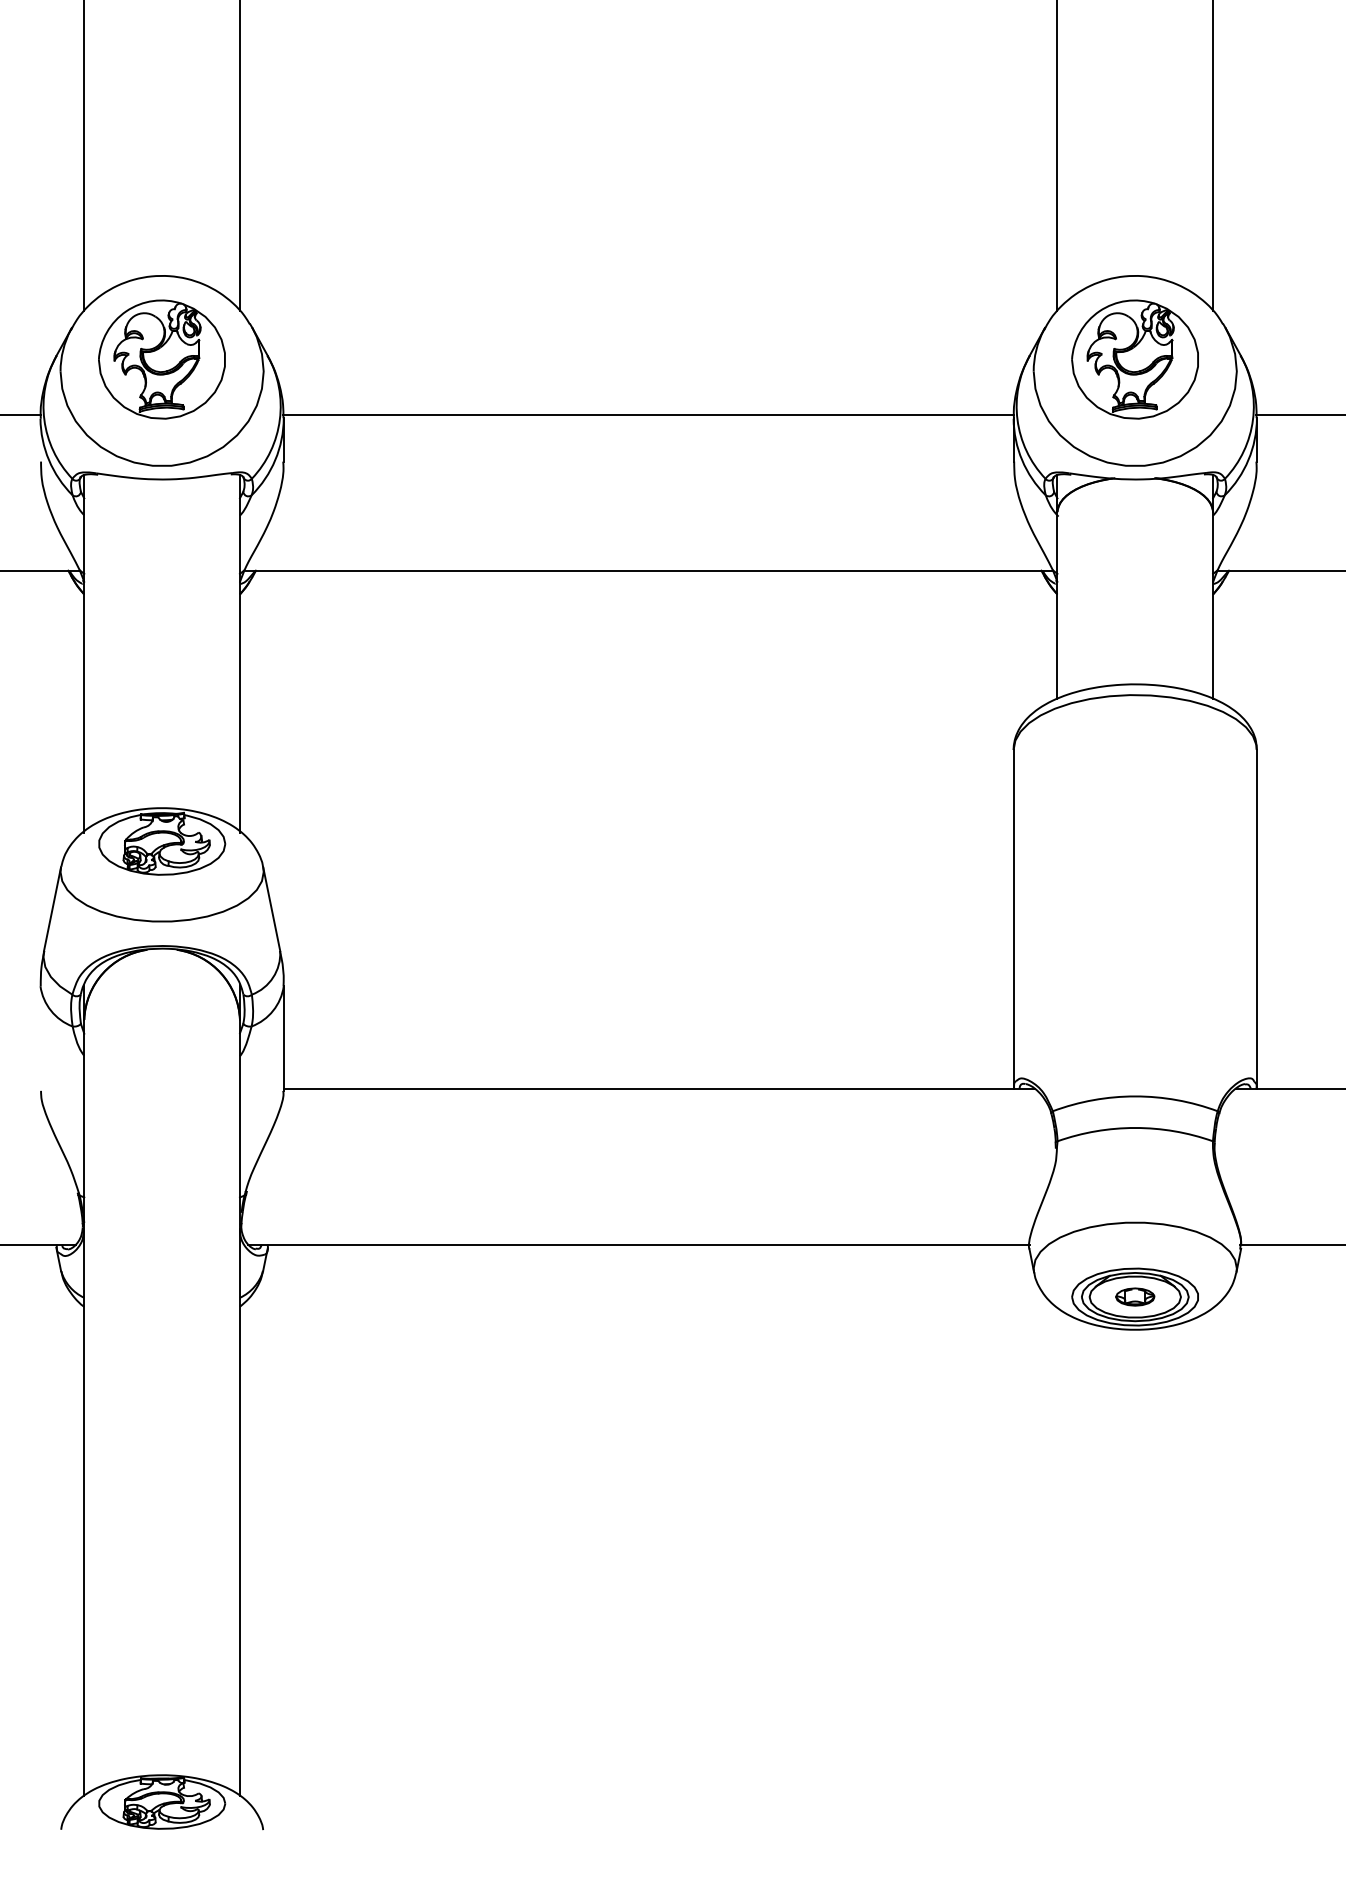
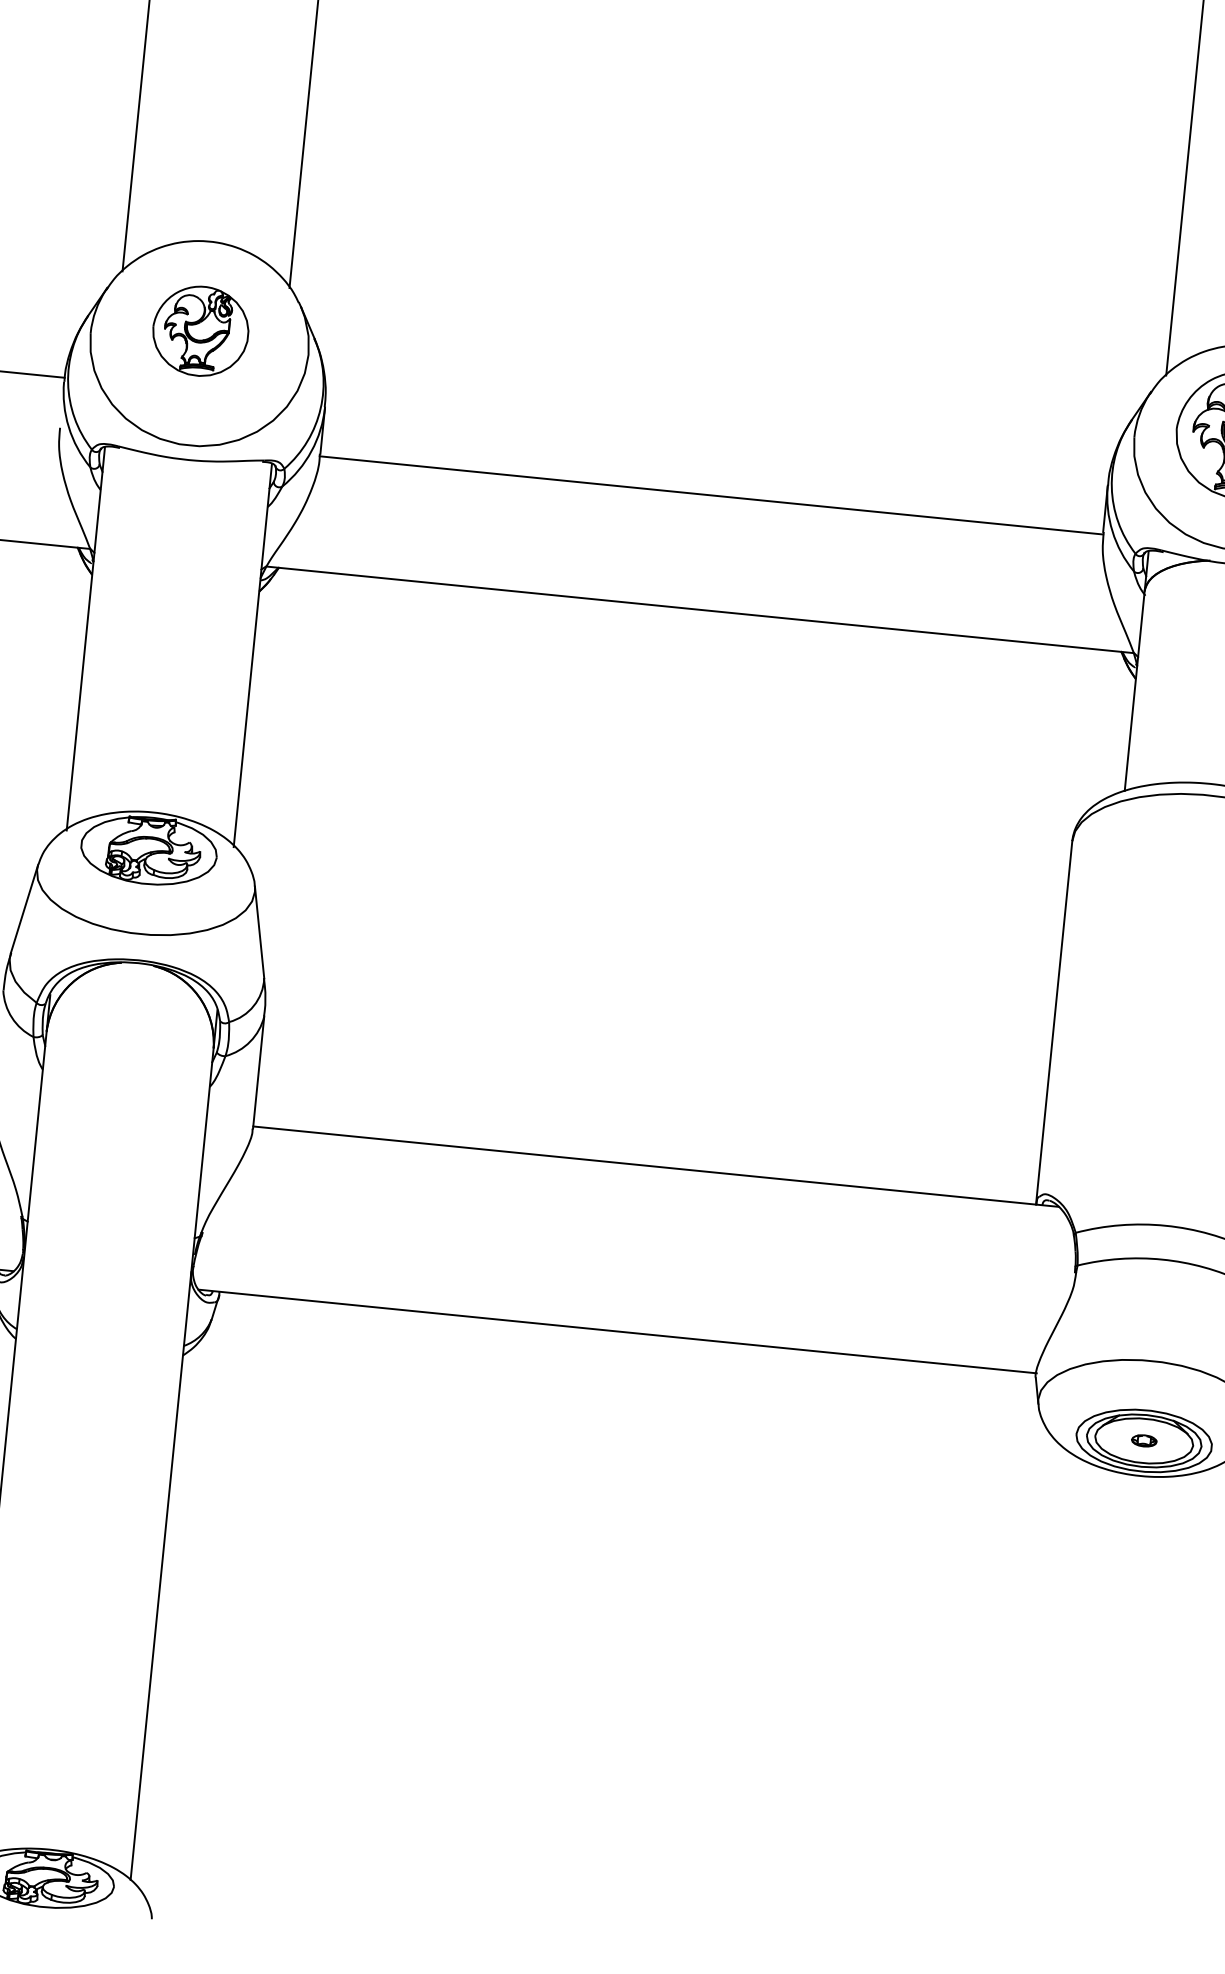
part: (161, 359) -> (200, 331), size x0.7
line: (648, 415) -> (711, 495), moved
part: (1135, 1296) -> (1144, 1440), size x0.6

